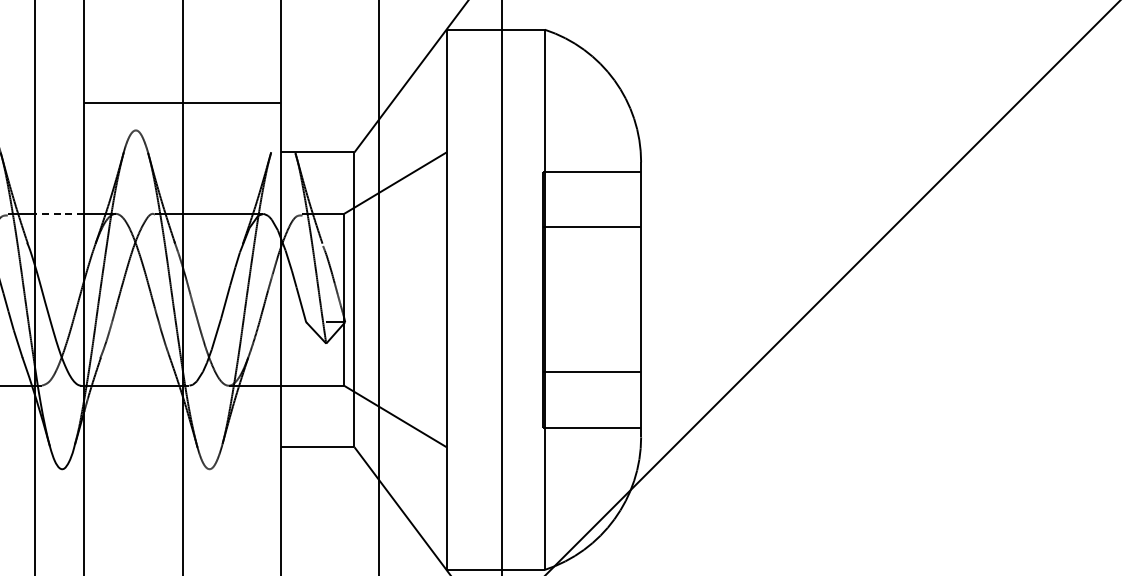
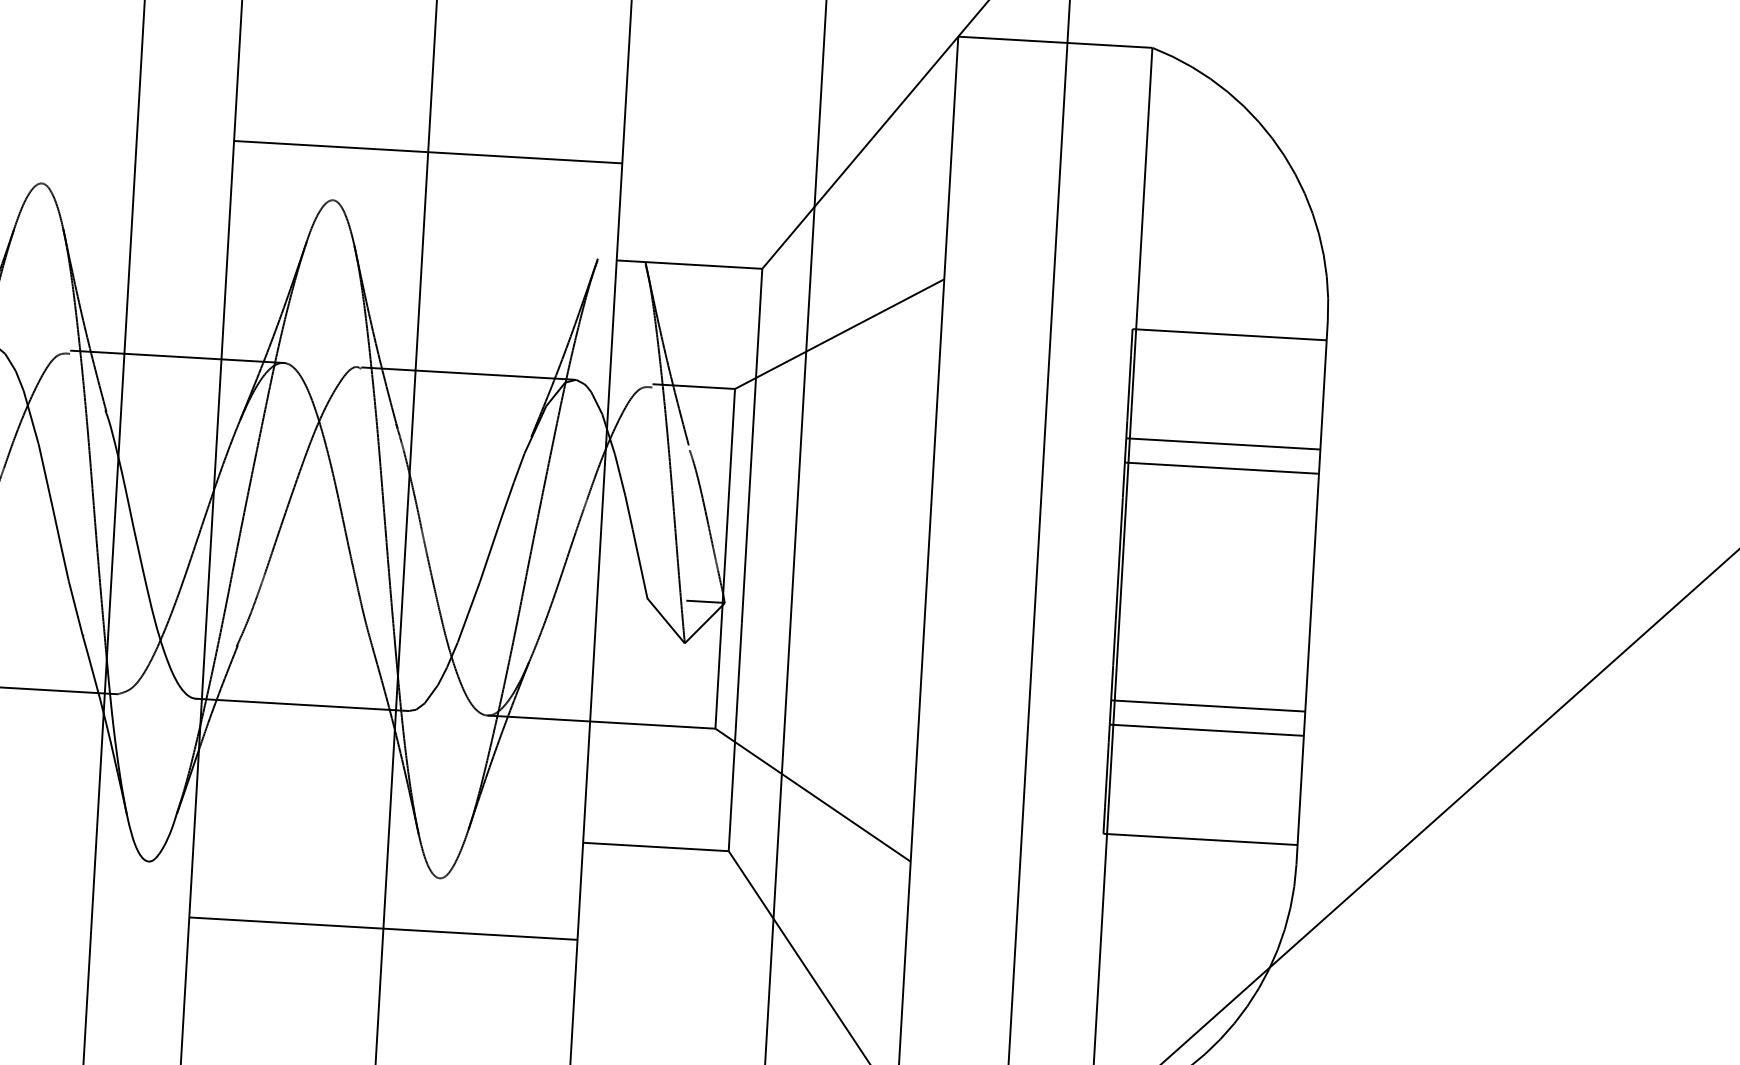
line: (59, 213) -> (172, 355), dashed -> solid
line: (591, 239) -> (1220, 467), added
line: (591, 359) -> (1207, 704), added
line: (182, 496) -> (383, 929), added

